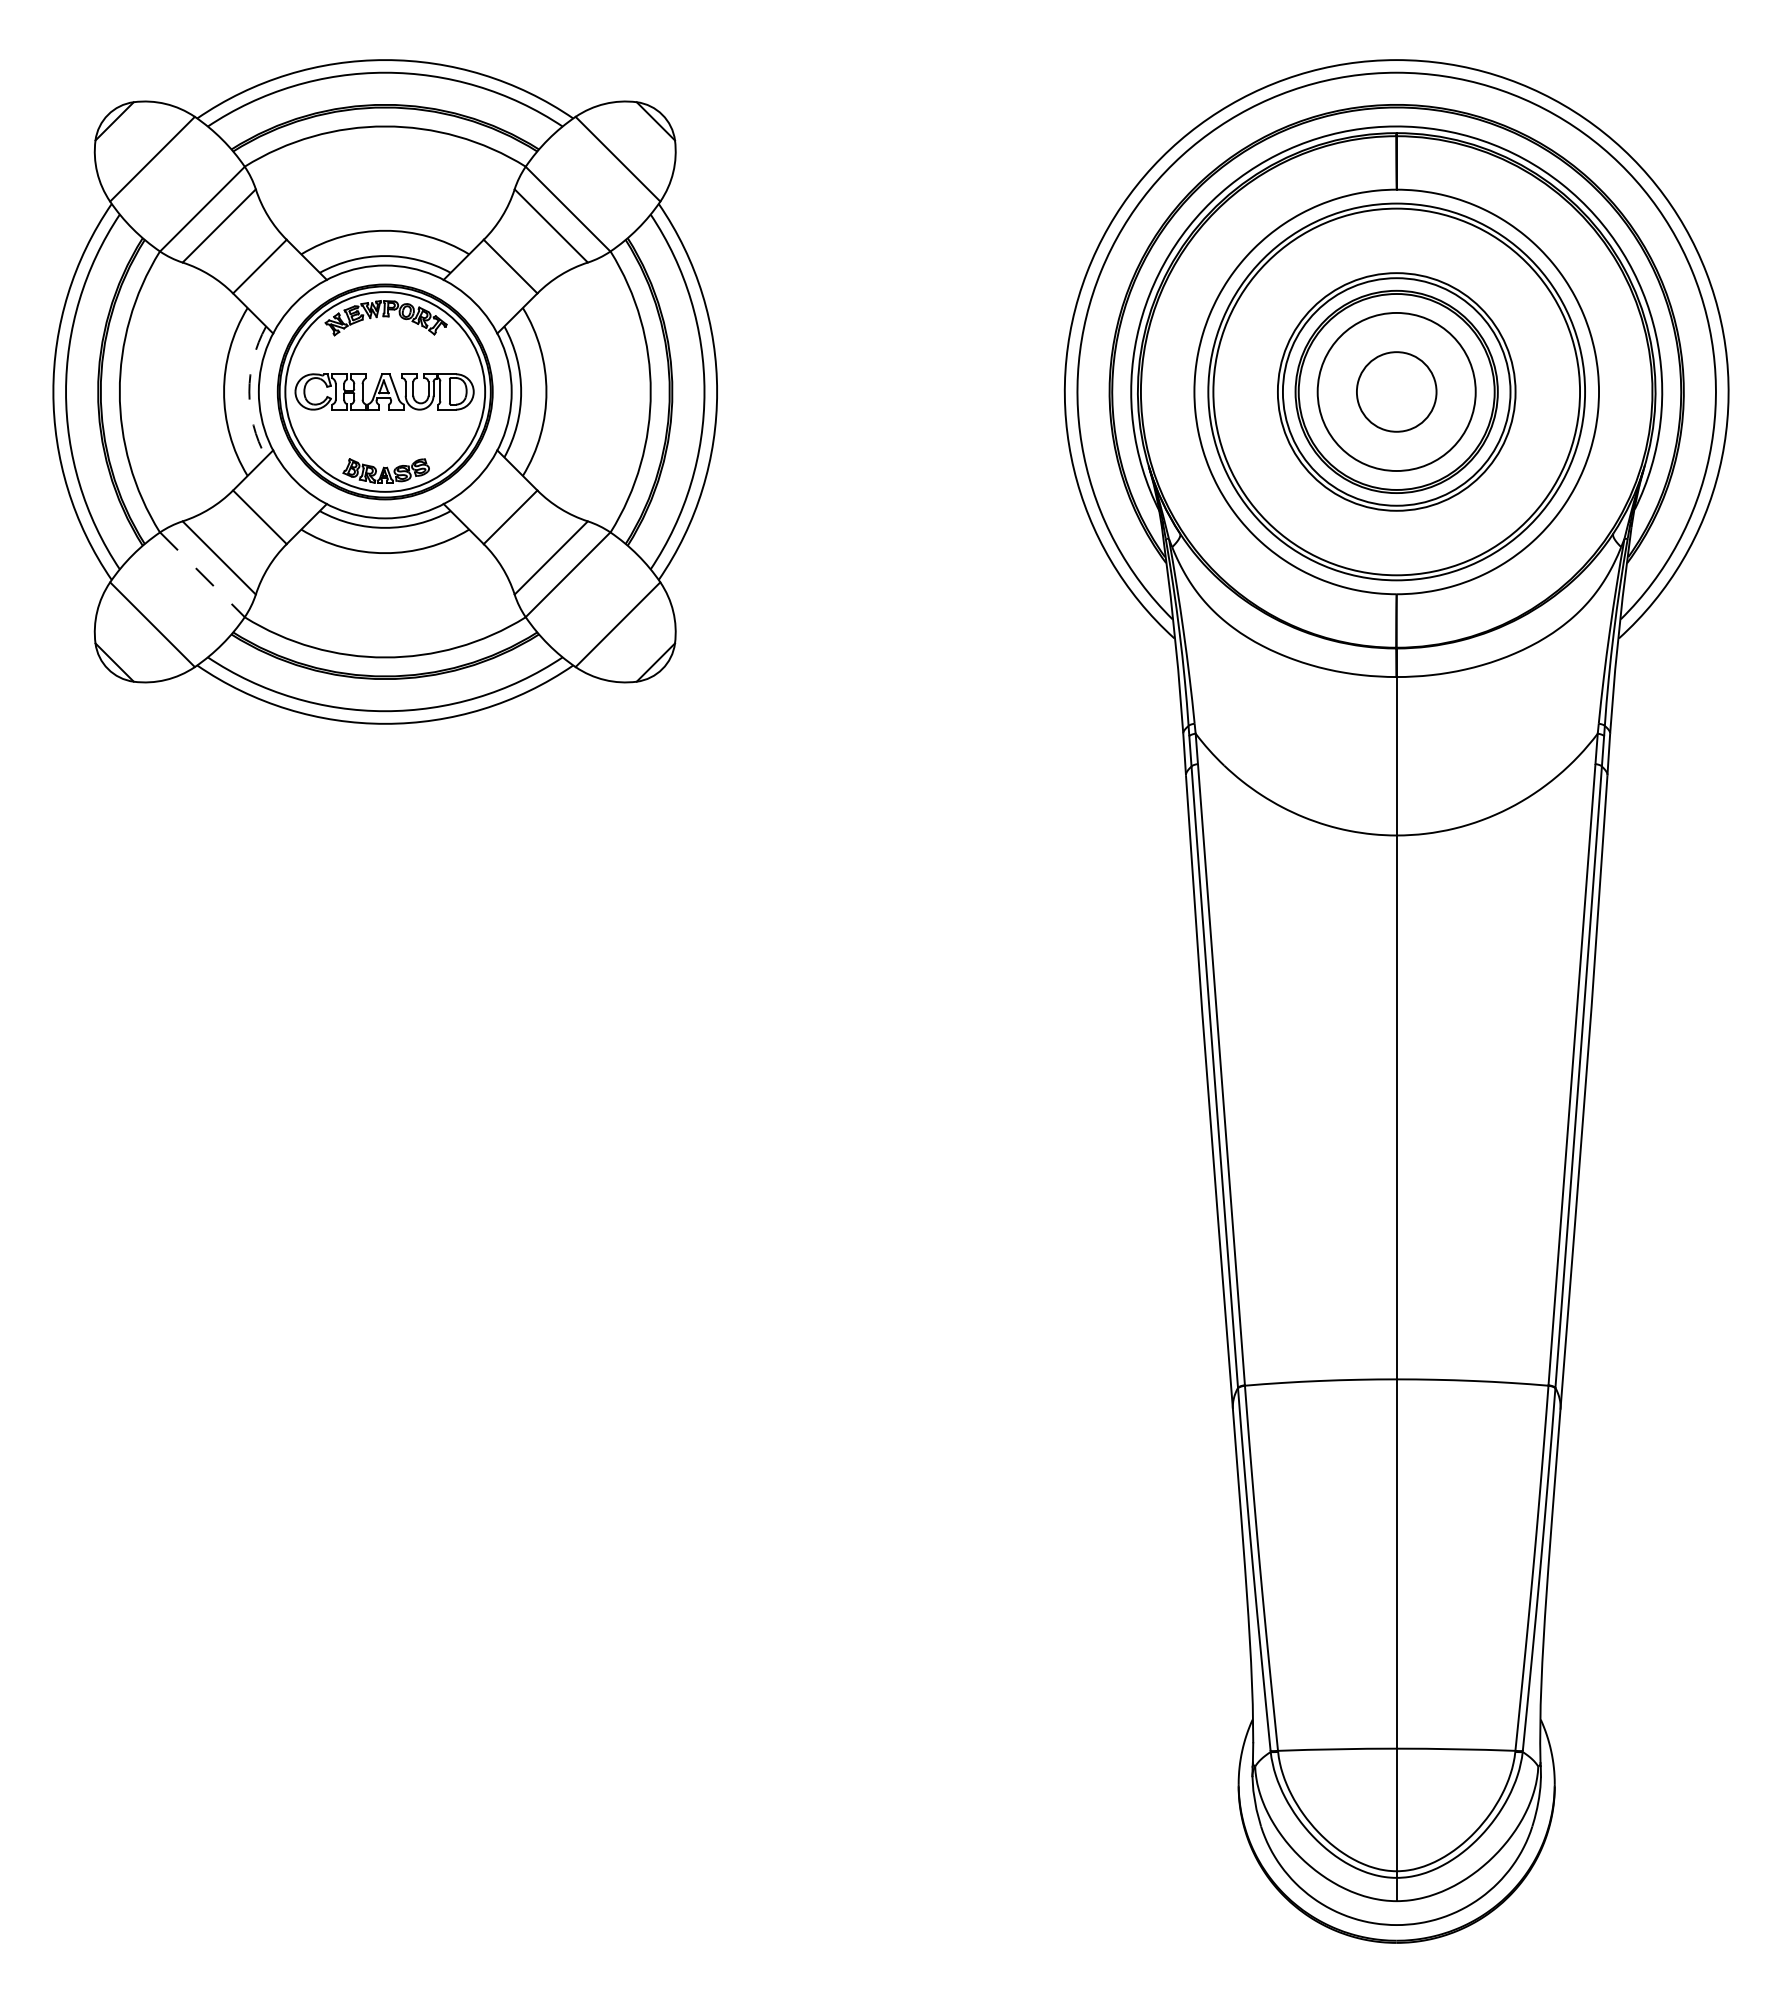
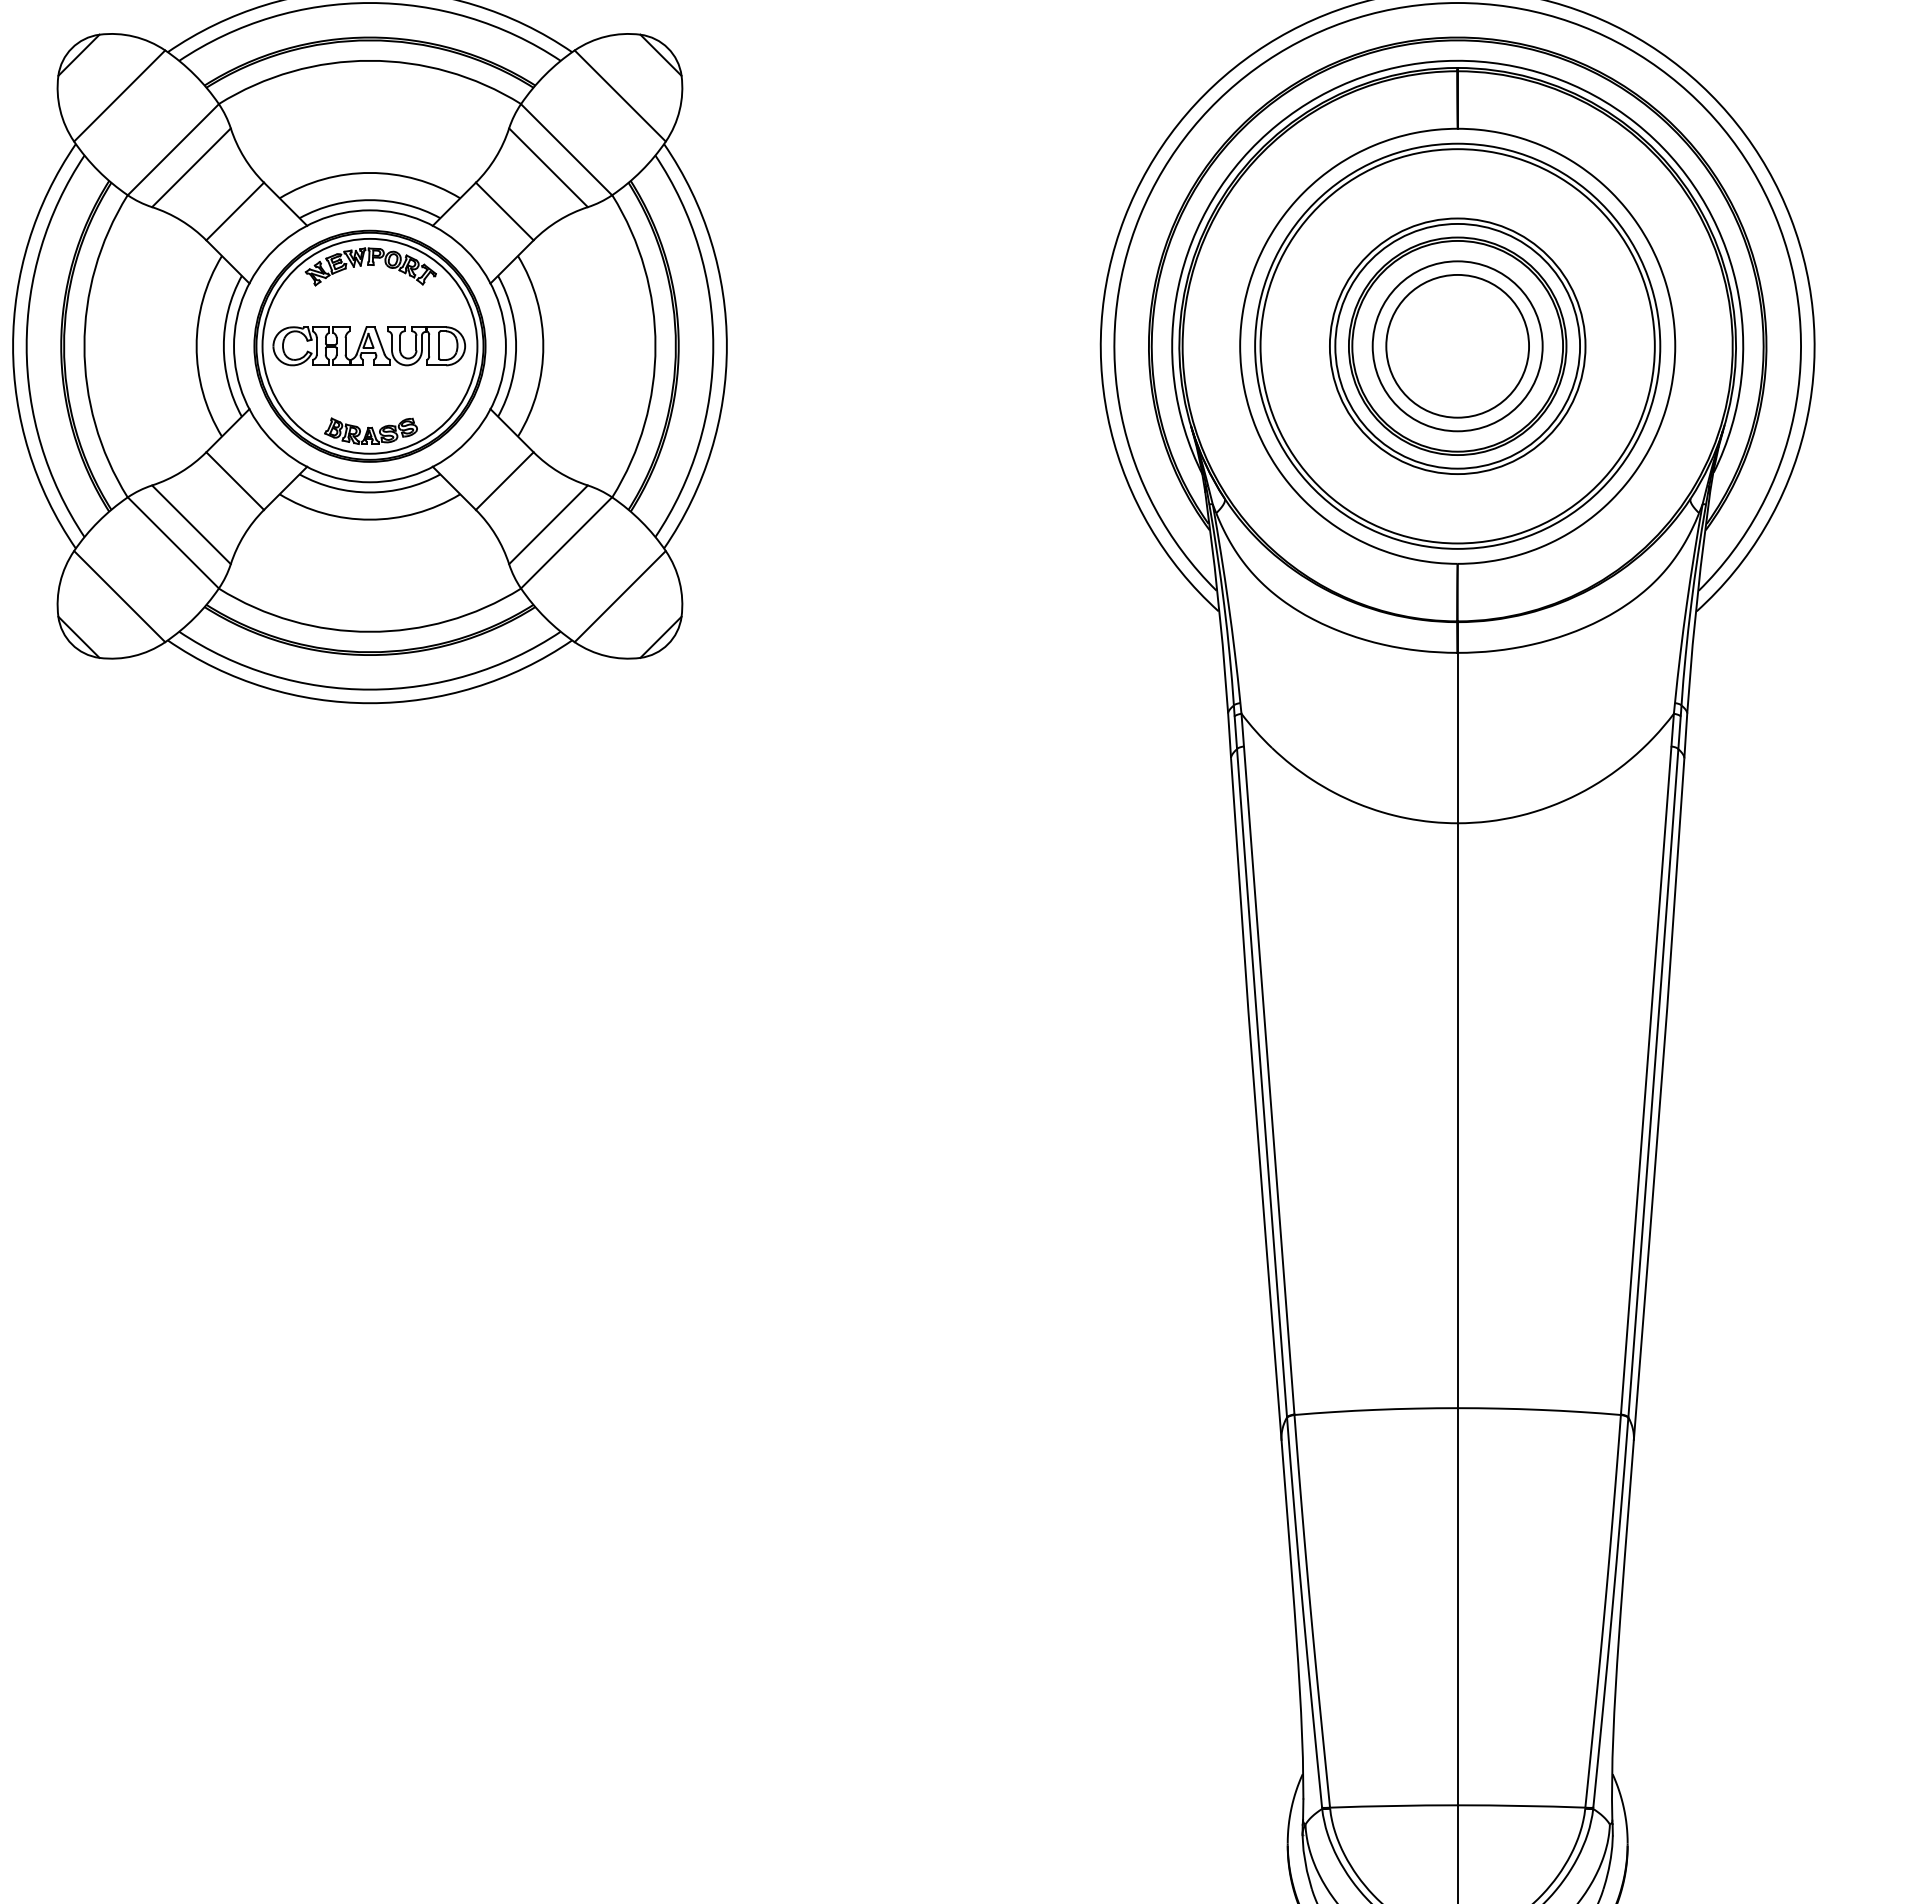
arc: (249, 391) -> (223, 345), dashed -> solid
circle: (1396, 391) -> (1457, 345), size x1.67
line: (202, 574) -> (173, 542), dashed -> solid

